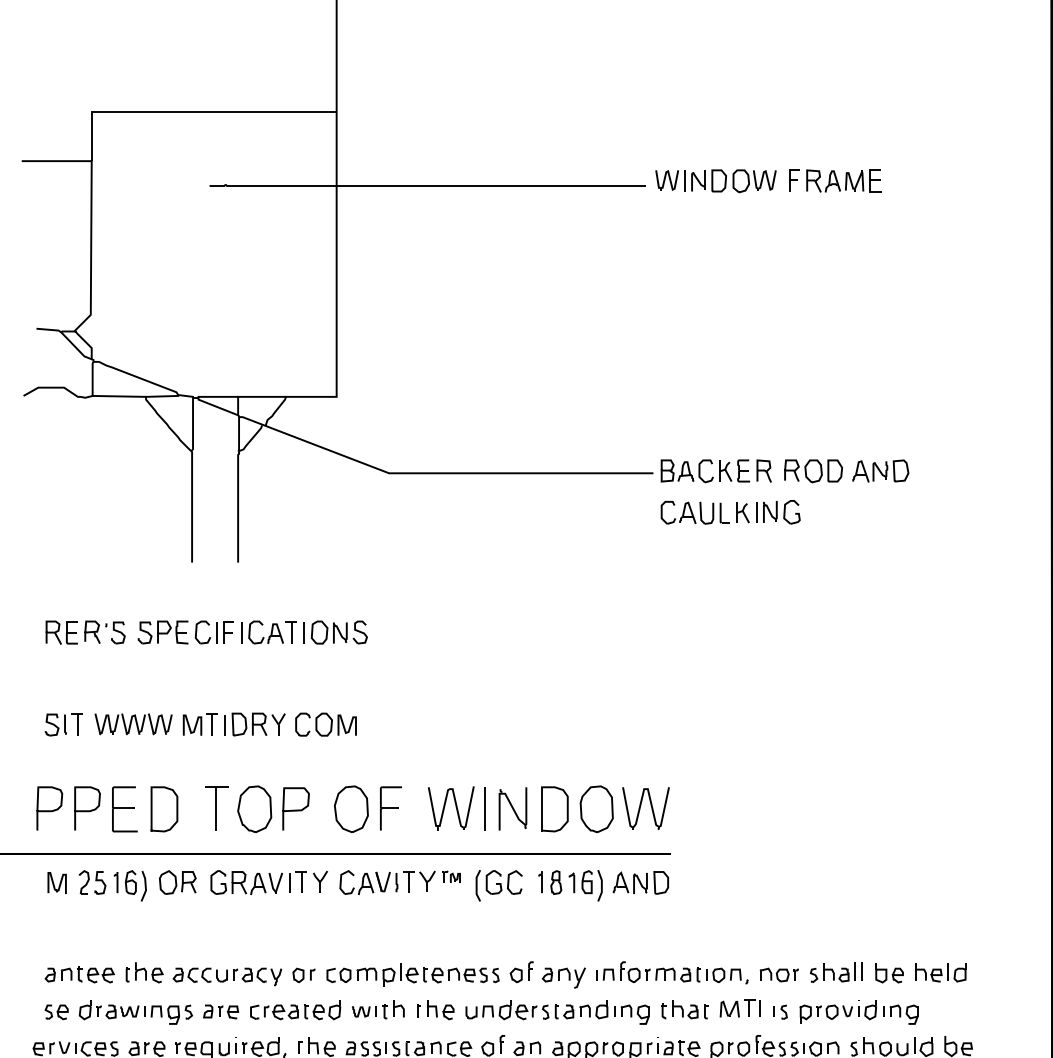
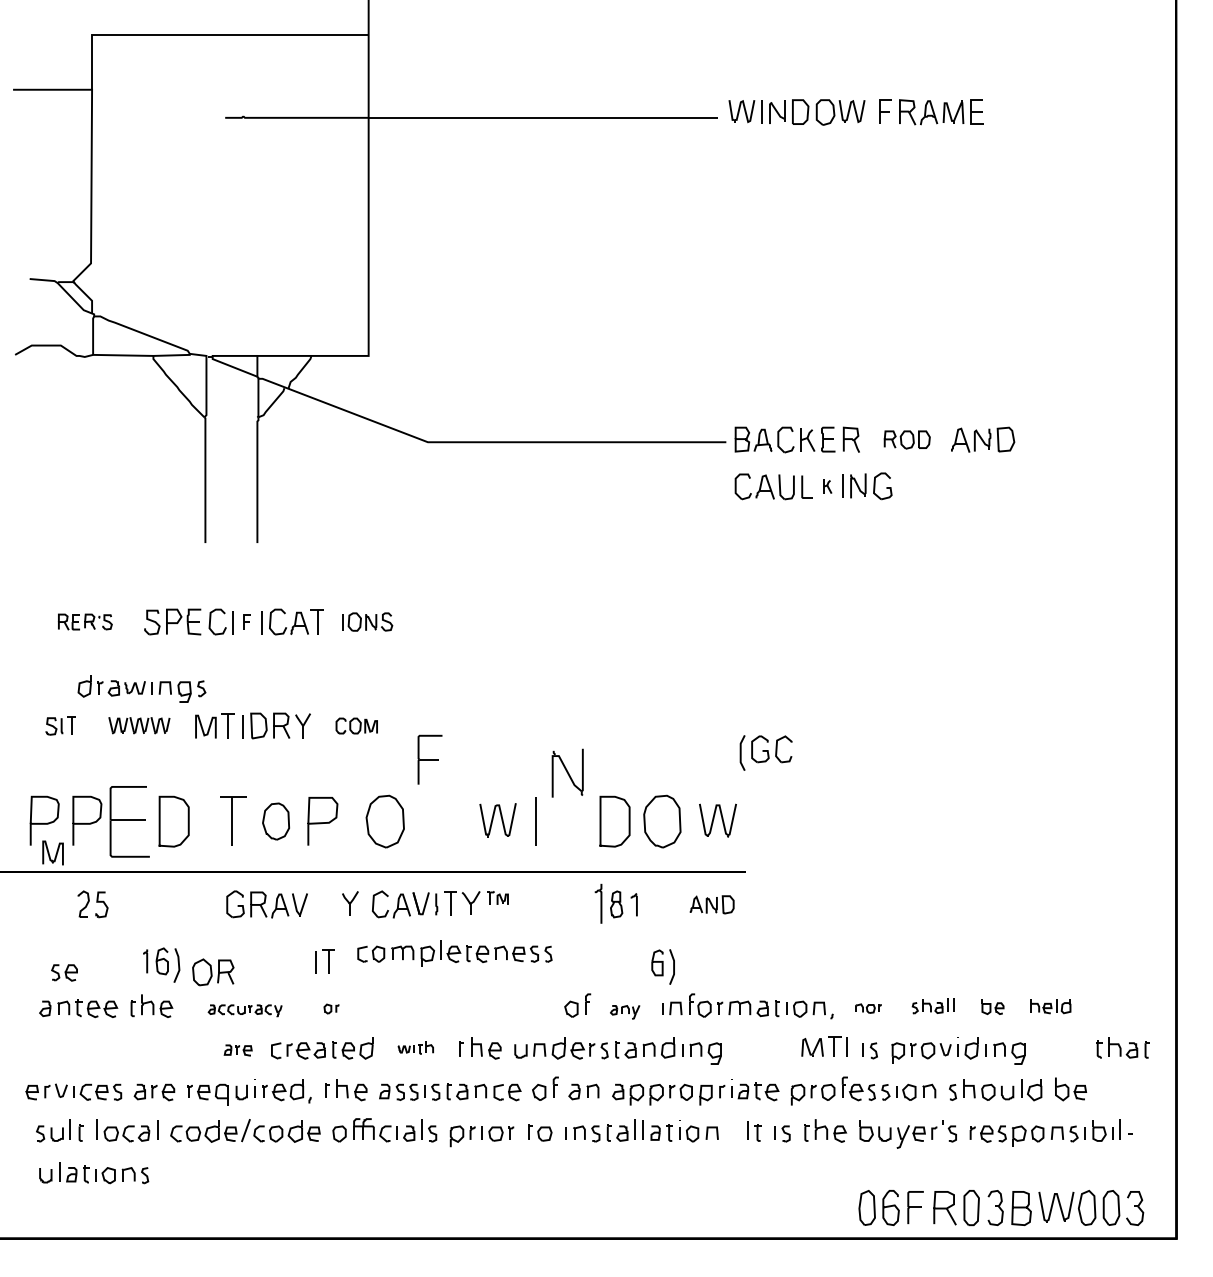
part: (813, 470) -> (907, 439), size x0.7
part: (743, 512) -> (827, 486), size x0.6
part: (85, 632) -> (85, 621), size x0.6
part: (228, 632) -> (246, 621), size x0.6
part: (335, 632) -> (367, 621), size x0.7
part: (133, 724) -> (139, 725), size x0.7
part: (325, 724) -> (356, 725), size x0.6
part: (63, 725) -> (60, 726), size x0.7
part: (390, 808) -> (429, 759), moved
part: (450, 808) -> (497, 820), size x0.7
part: (512, 808) -> (567, 772), moved
part: (645, 808) -> (717, 820), size x0.7
part: (124, 809) -> (129, 821), size x1.4
part: (254, 809) -> (275, 821), size x0.7
part: (297, 881) -> (324, 961), moved
part: (540, 881) -> (598, 903), size x1.6
part: (56, 882) -> (52, 852), moved
part: (177, 882) -> (213, 972), moved
part: (640, 882) -> (711, 904), size x0.7
part: (130, 885) -> (161, 964), moved
part: (498, 885) -> (765, 752), moved
part: (591, 885) -> (662, 966), moved
part: (835, 972) -> (932, 1005), size x0.7
part: (889, 973) -> (992, 1006), size x0.7
part: (940, 973) -> (1050, 1006), size x0.7
part: (303, 974) -> (331, 1008), size x0.6
part: (412, 974) -> (454, 953), moved
part: (779, 974) -> (868, 1008), size x0.6
part: (226, 976) -> (244, 1010), size x0.6
part: (563, 978) -> (624, 1012), size x0.6
part: (378, 1009) -> (415, 1047), size x0.6
part: (684, 1009) -> (1122, 1047), moved
part: (56, 1011) -> (64, 972), moved
part: (135, 1011) -> (141, 688), moved
part: (221, 1011) -> (238, 1050), size x0.7

